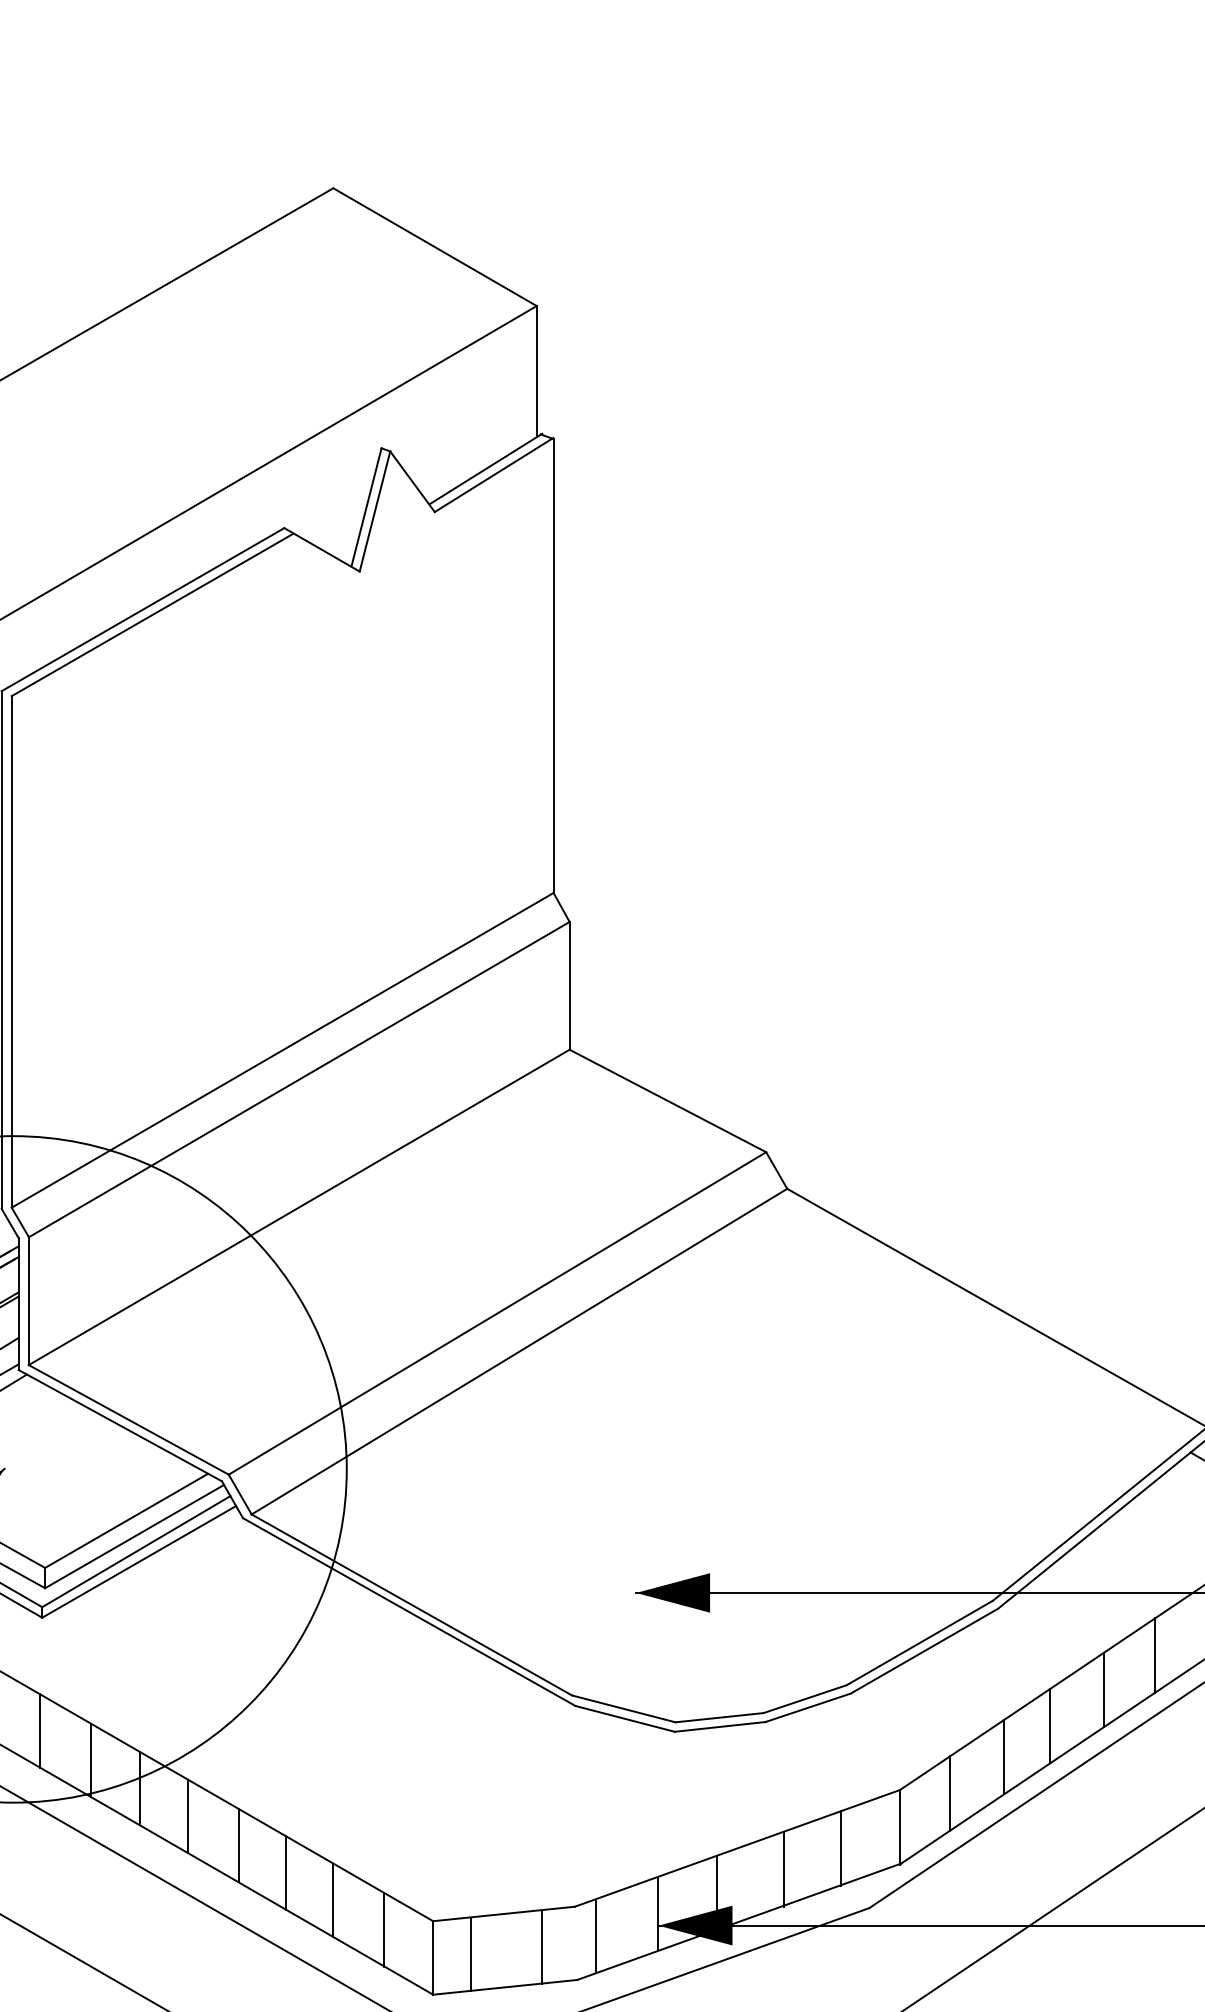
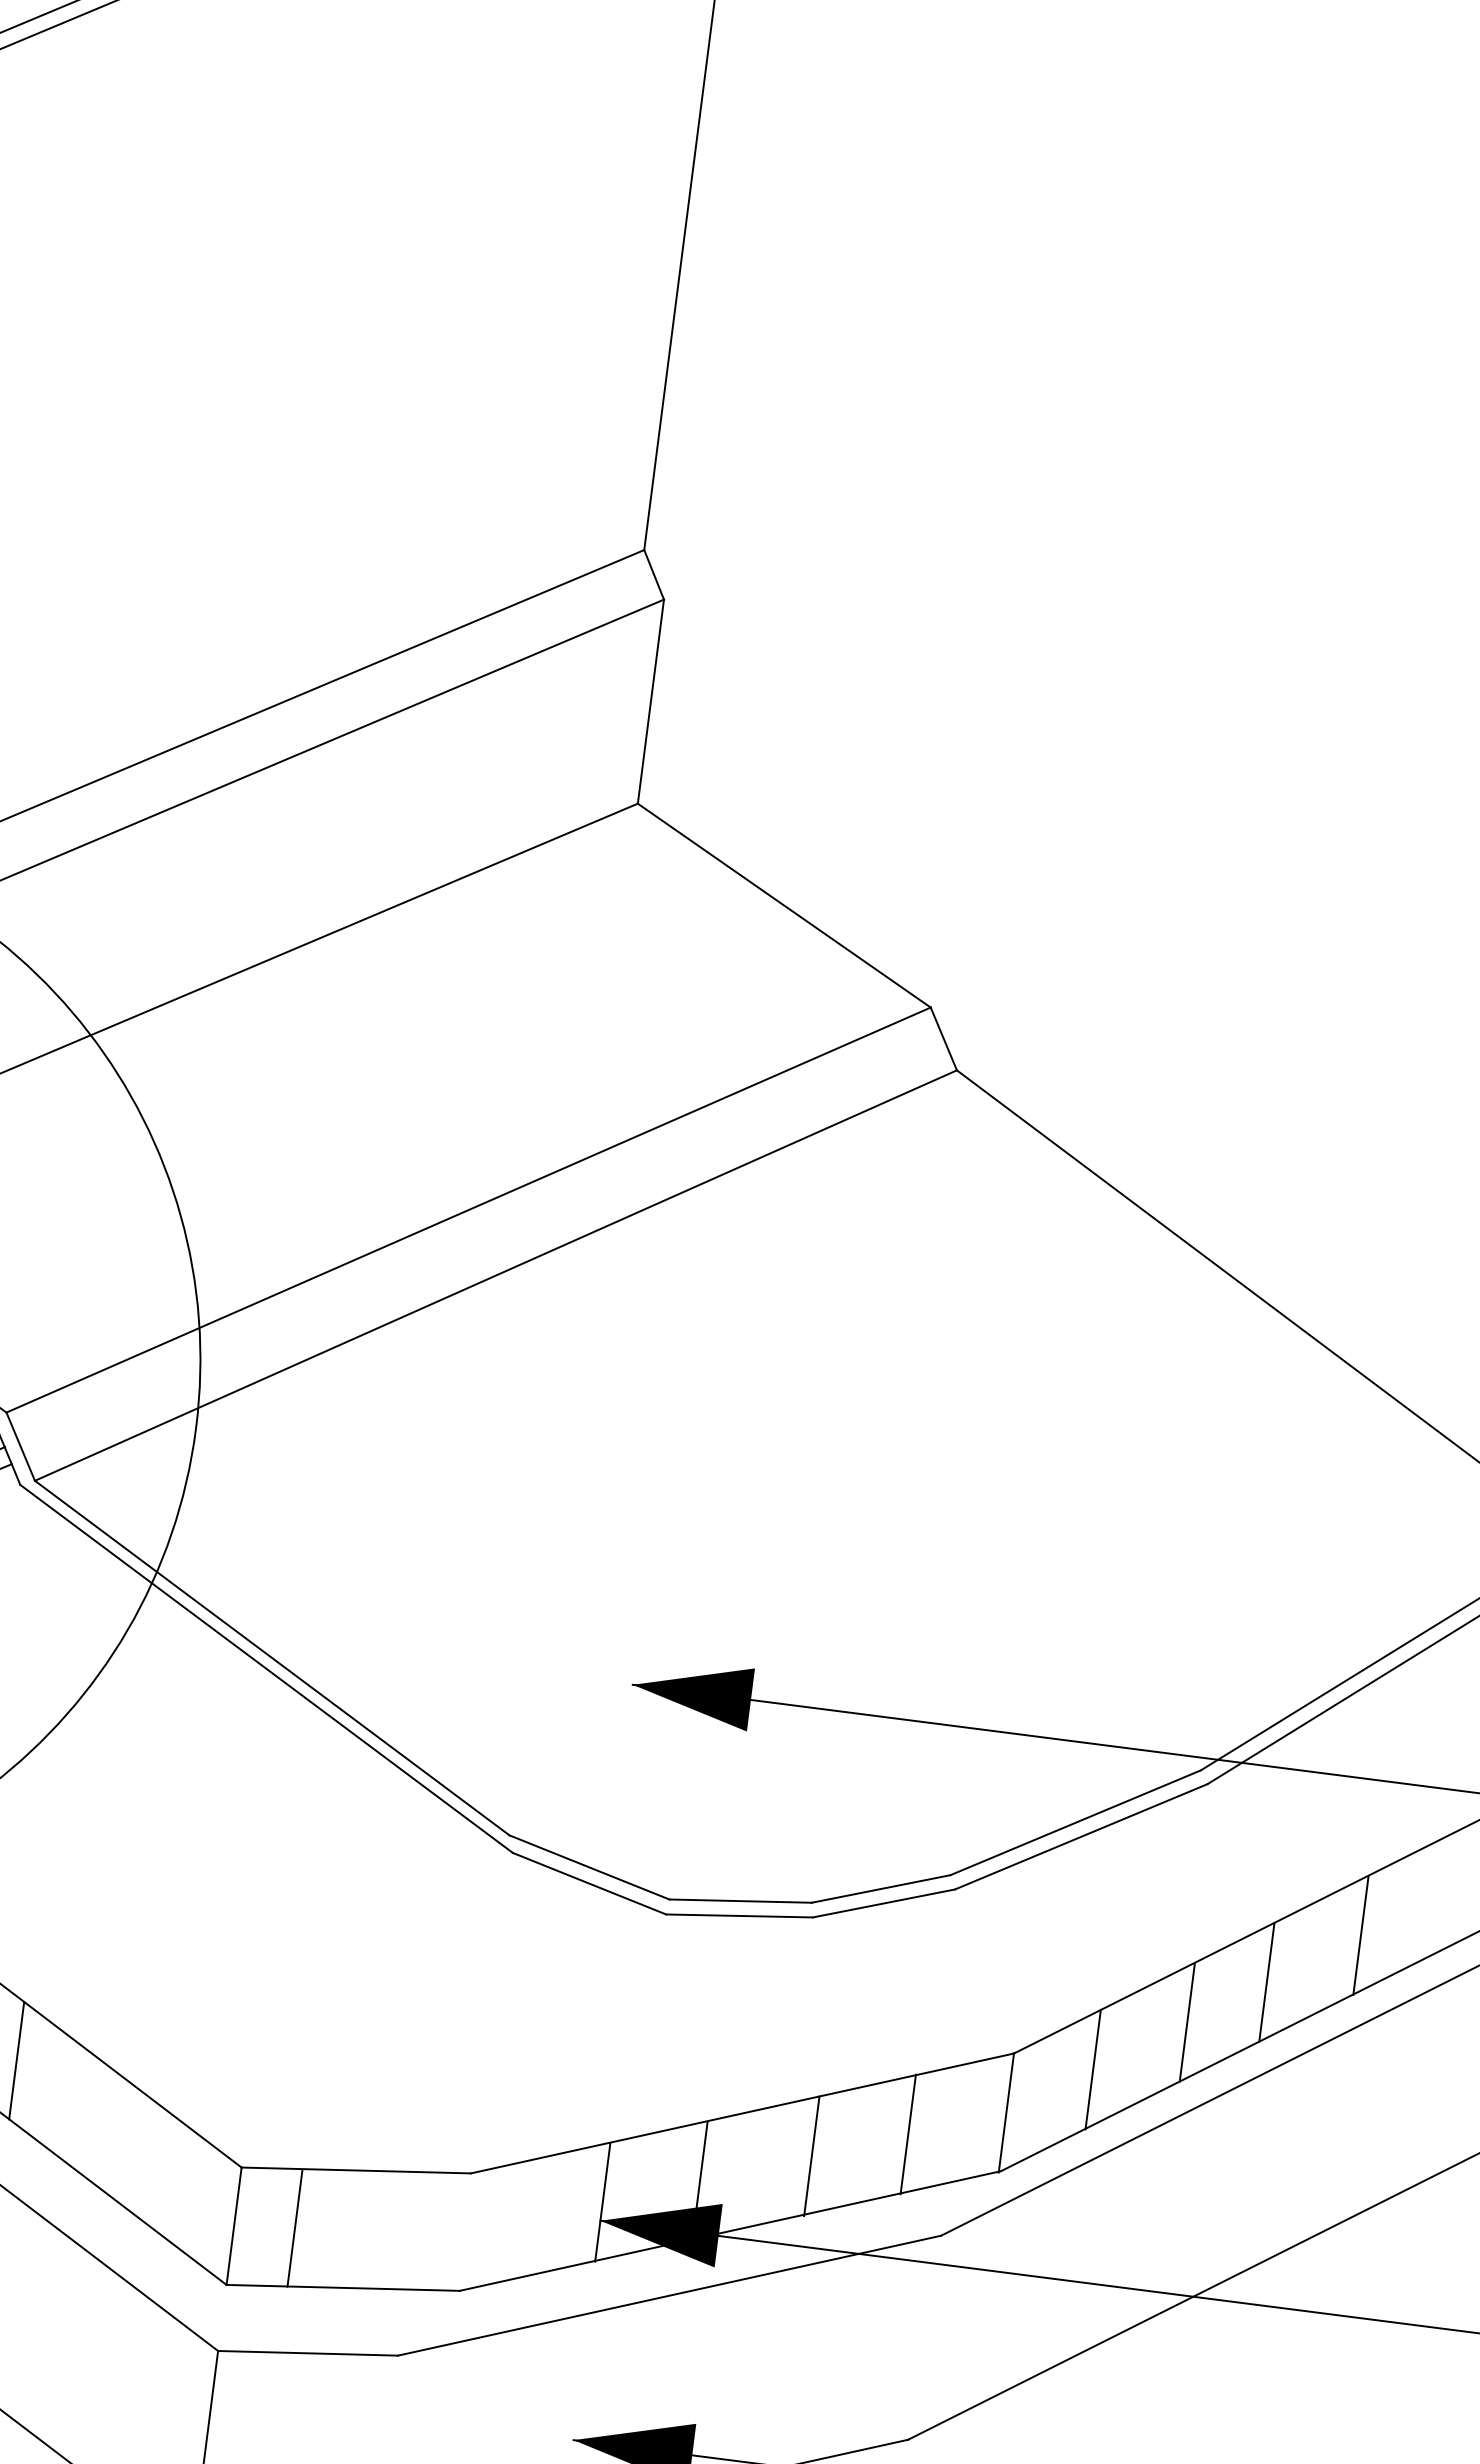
line: (1154, 1655) -> (1447, 1890), removed
line: (333, 1900) -> (86, 2114), removed
line: (384, 1929) -> (162, 2170), removed
line: (596, 1936) -> (499, 2225), removed
line: (541, 1947) -> (409, 2231), removed

